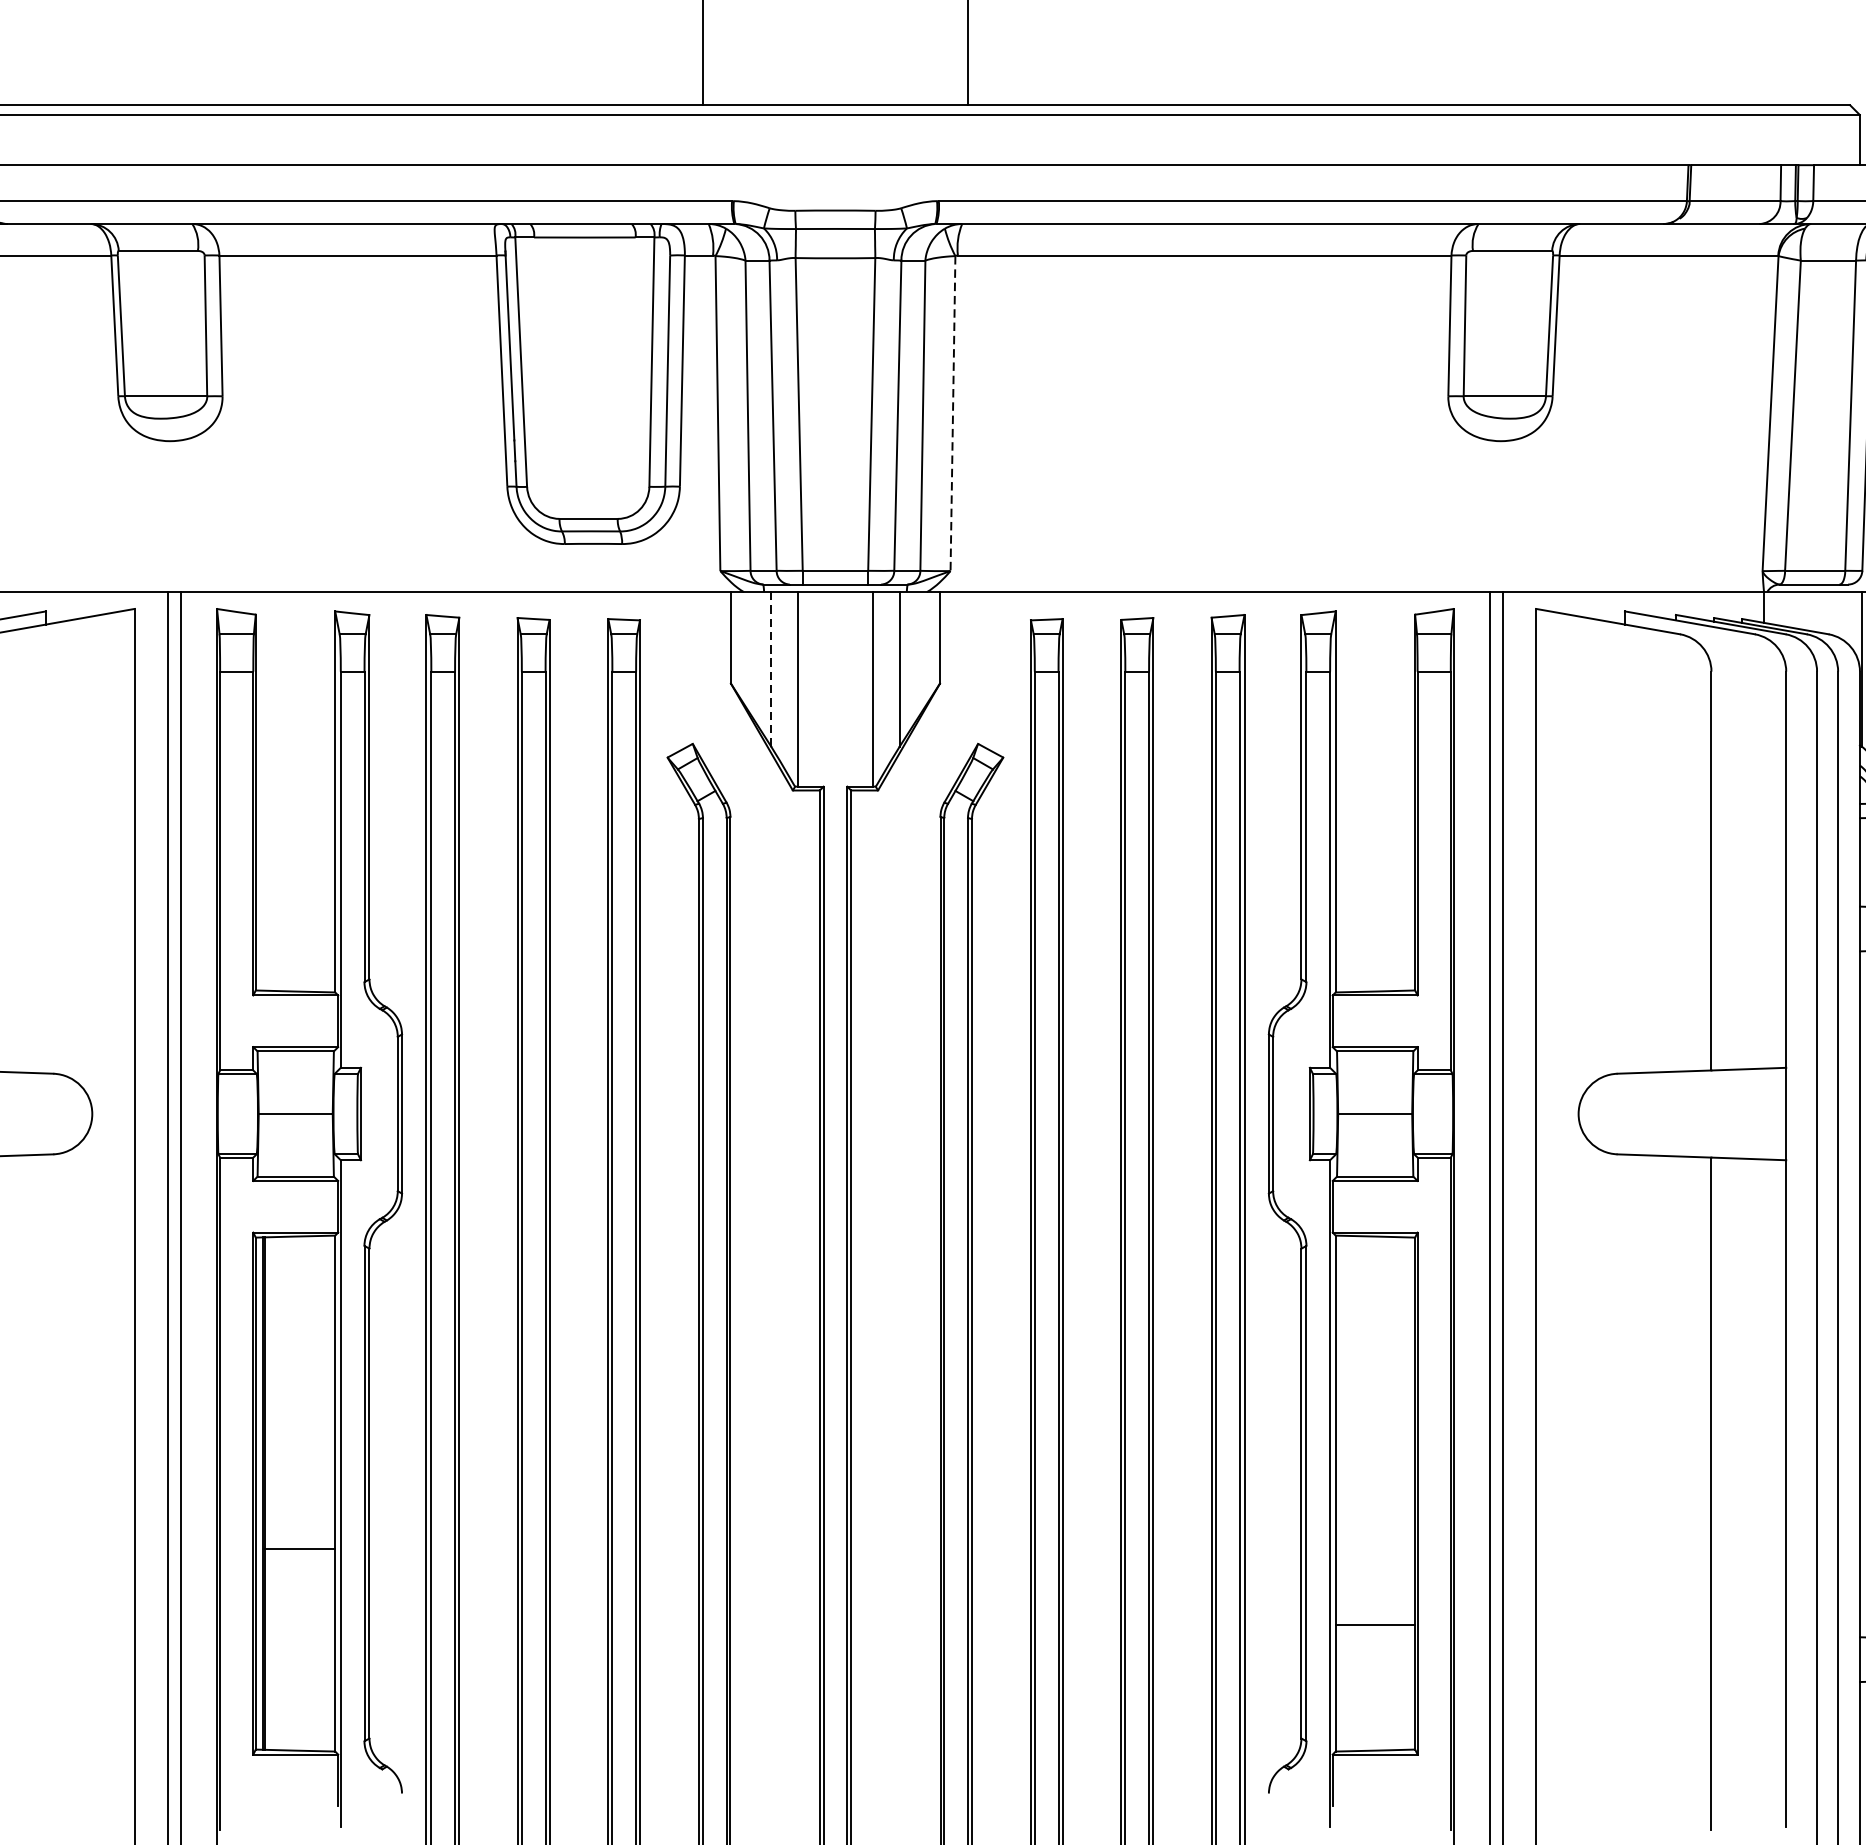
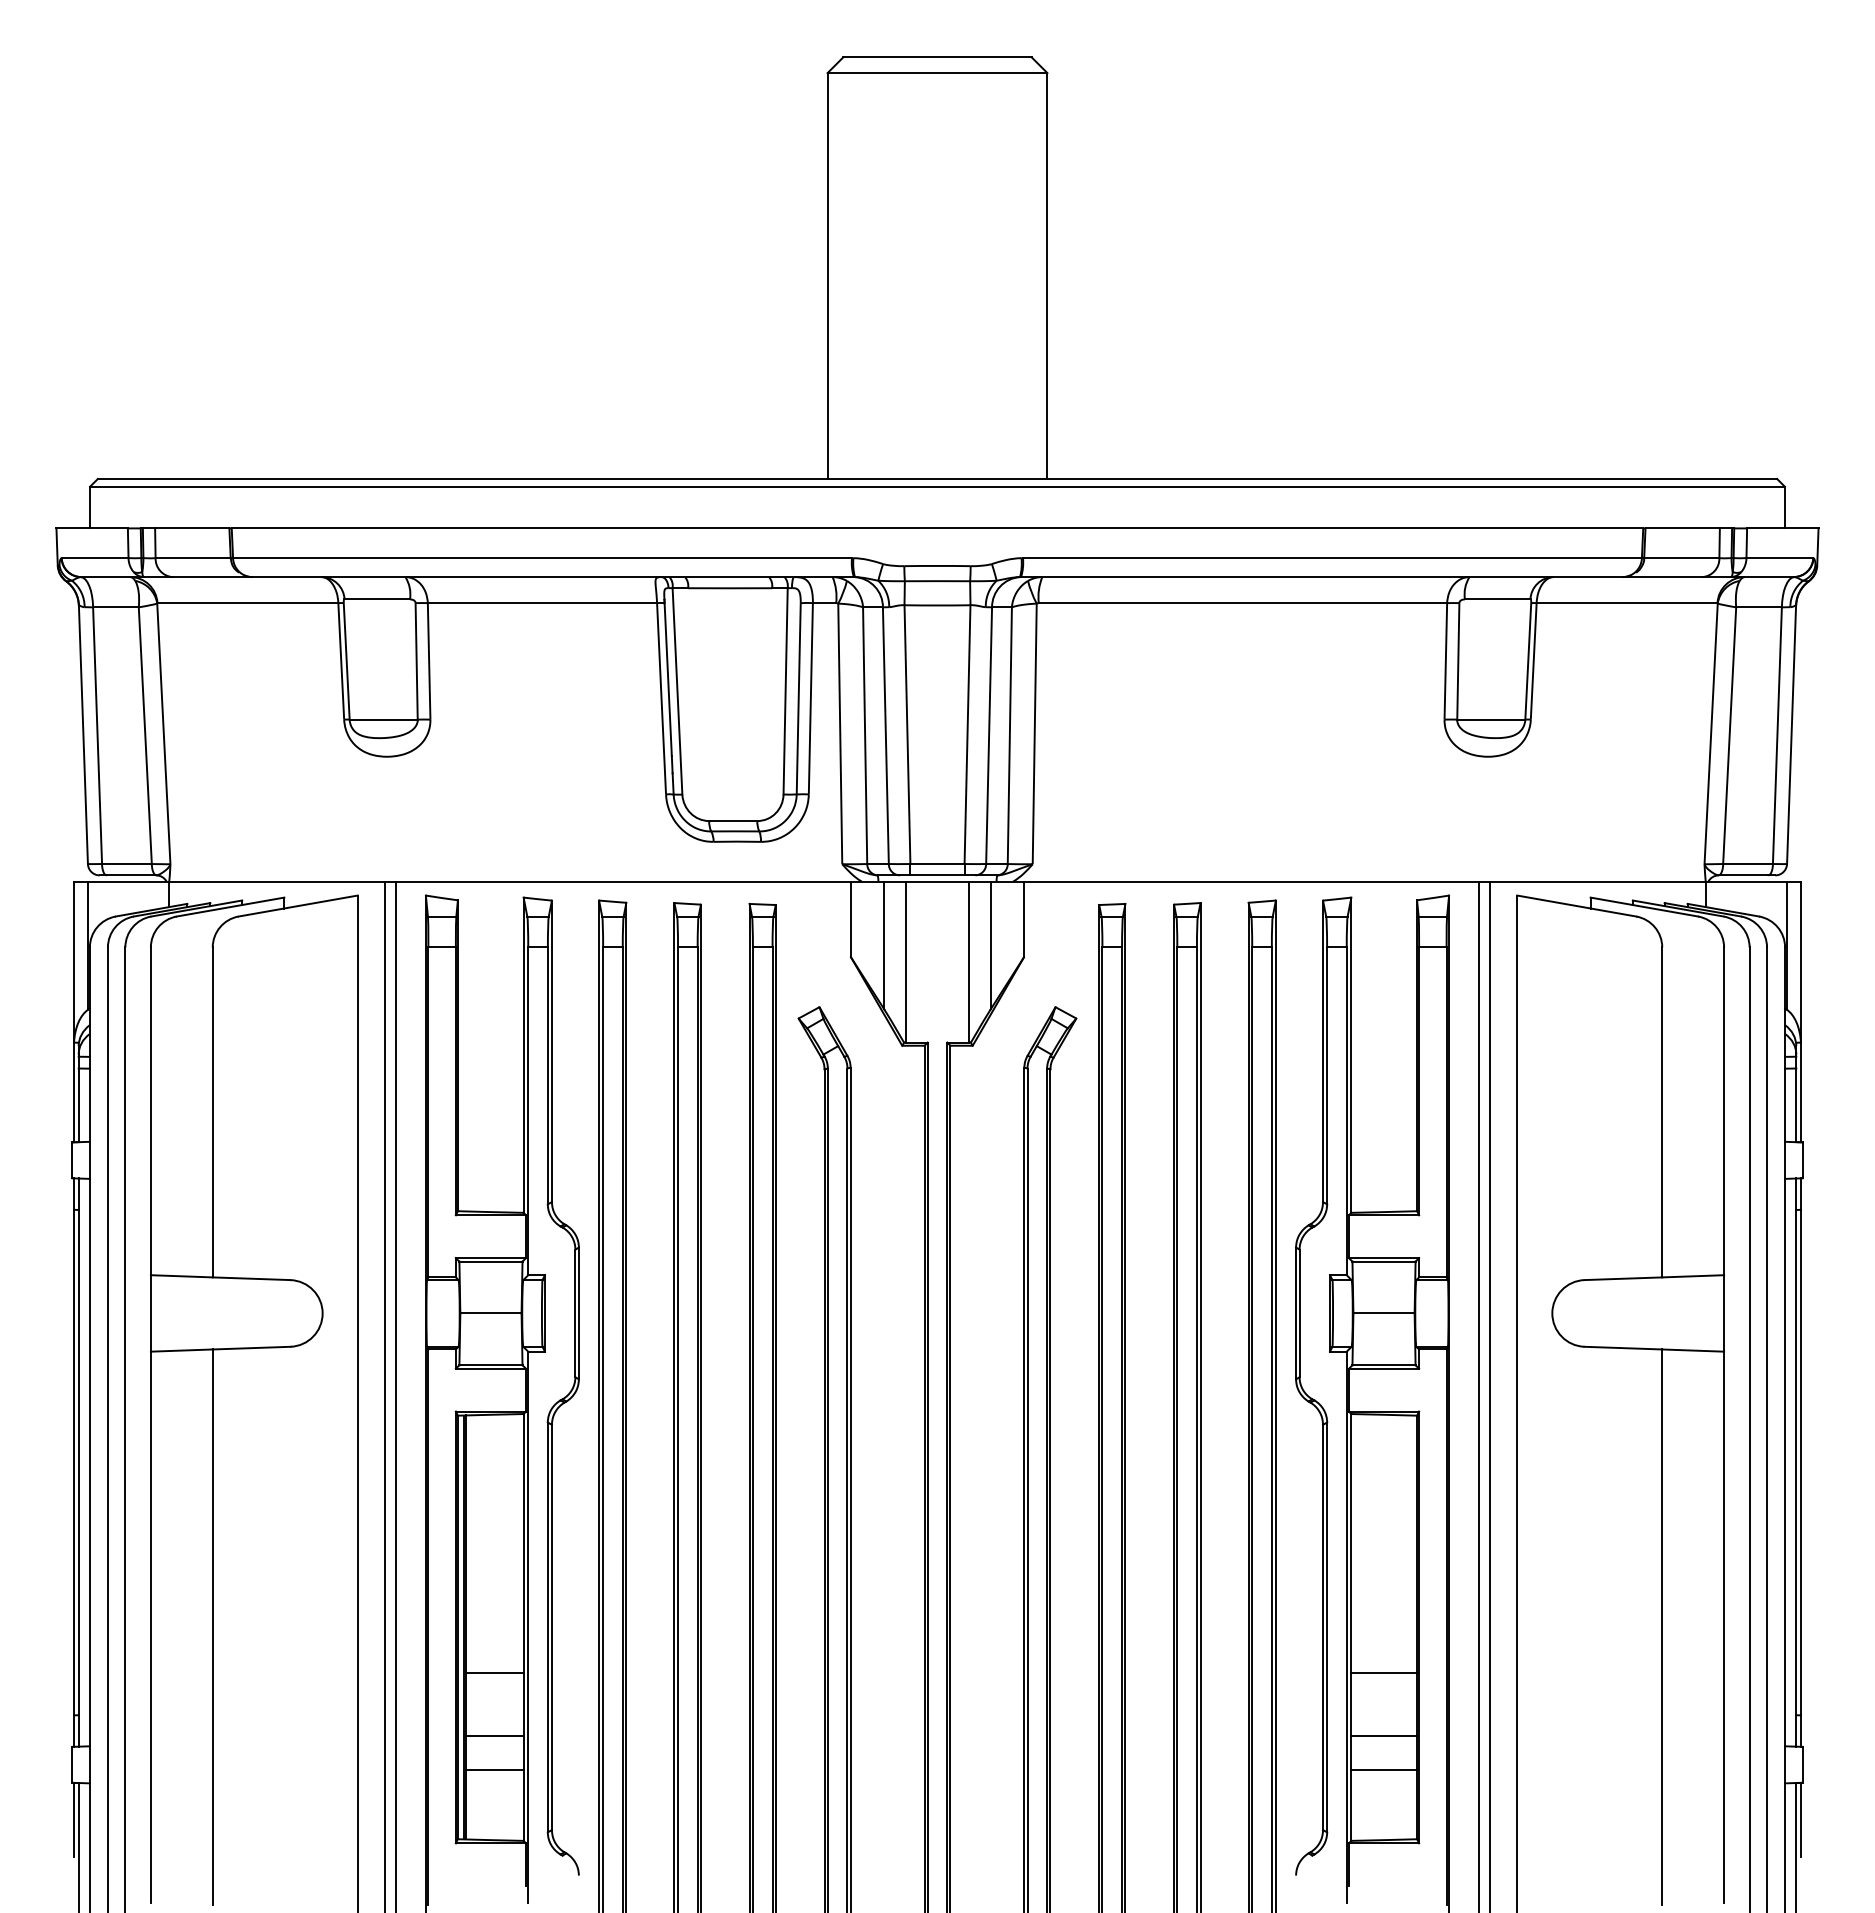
line: (952, 413) -> (1034, 733), dashed -> solid
line: (771, 669) -> (884, 945), dashed -> solid
line: (1375, 1549) -> (1384, 1673), added
line: (300, 1624) -> (494, 1735), added
line: (300, 1666) -> (494, 1770), added
line: (1375, 1666) -> (1384, 1770), added

